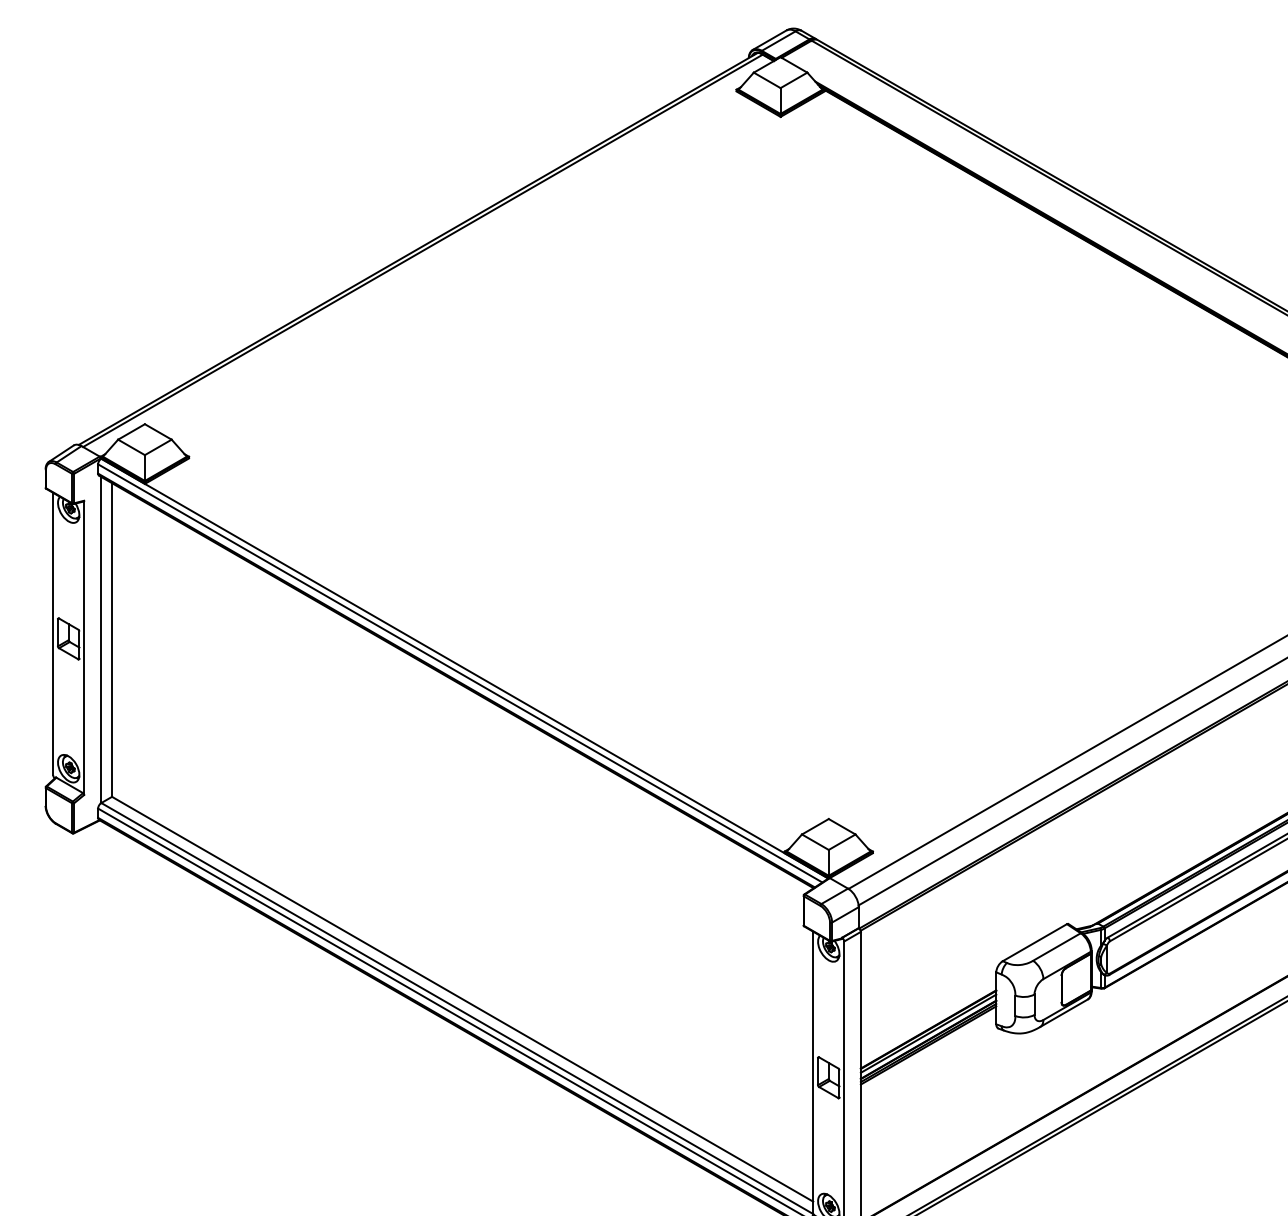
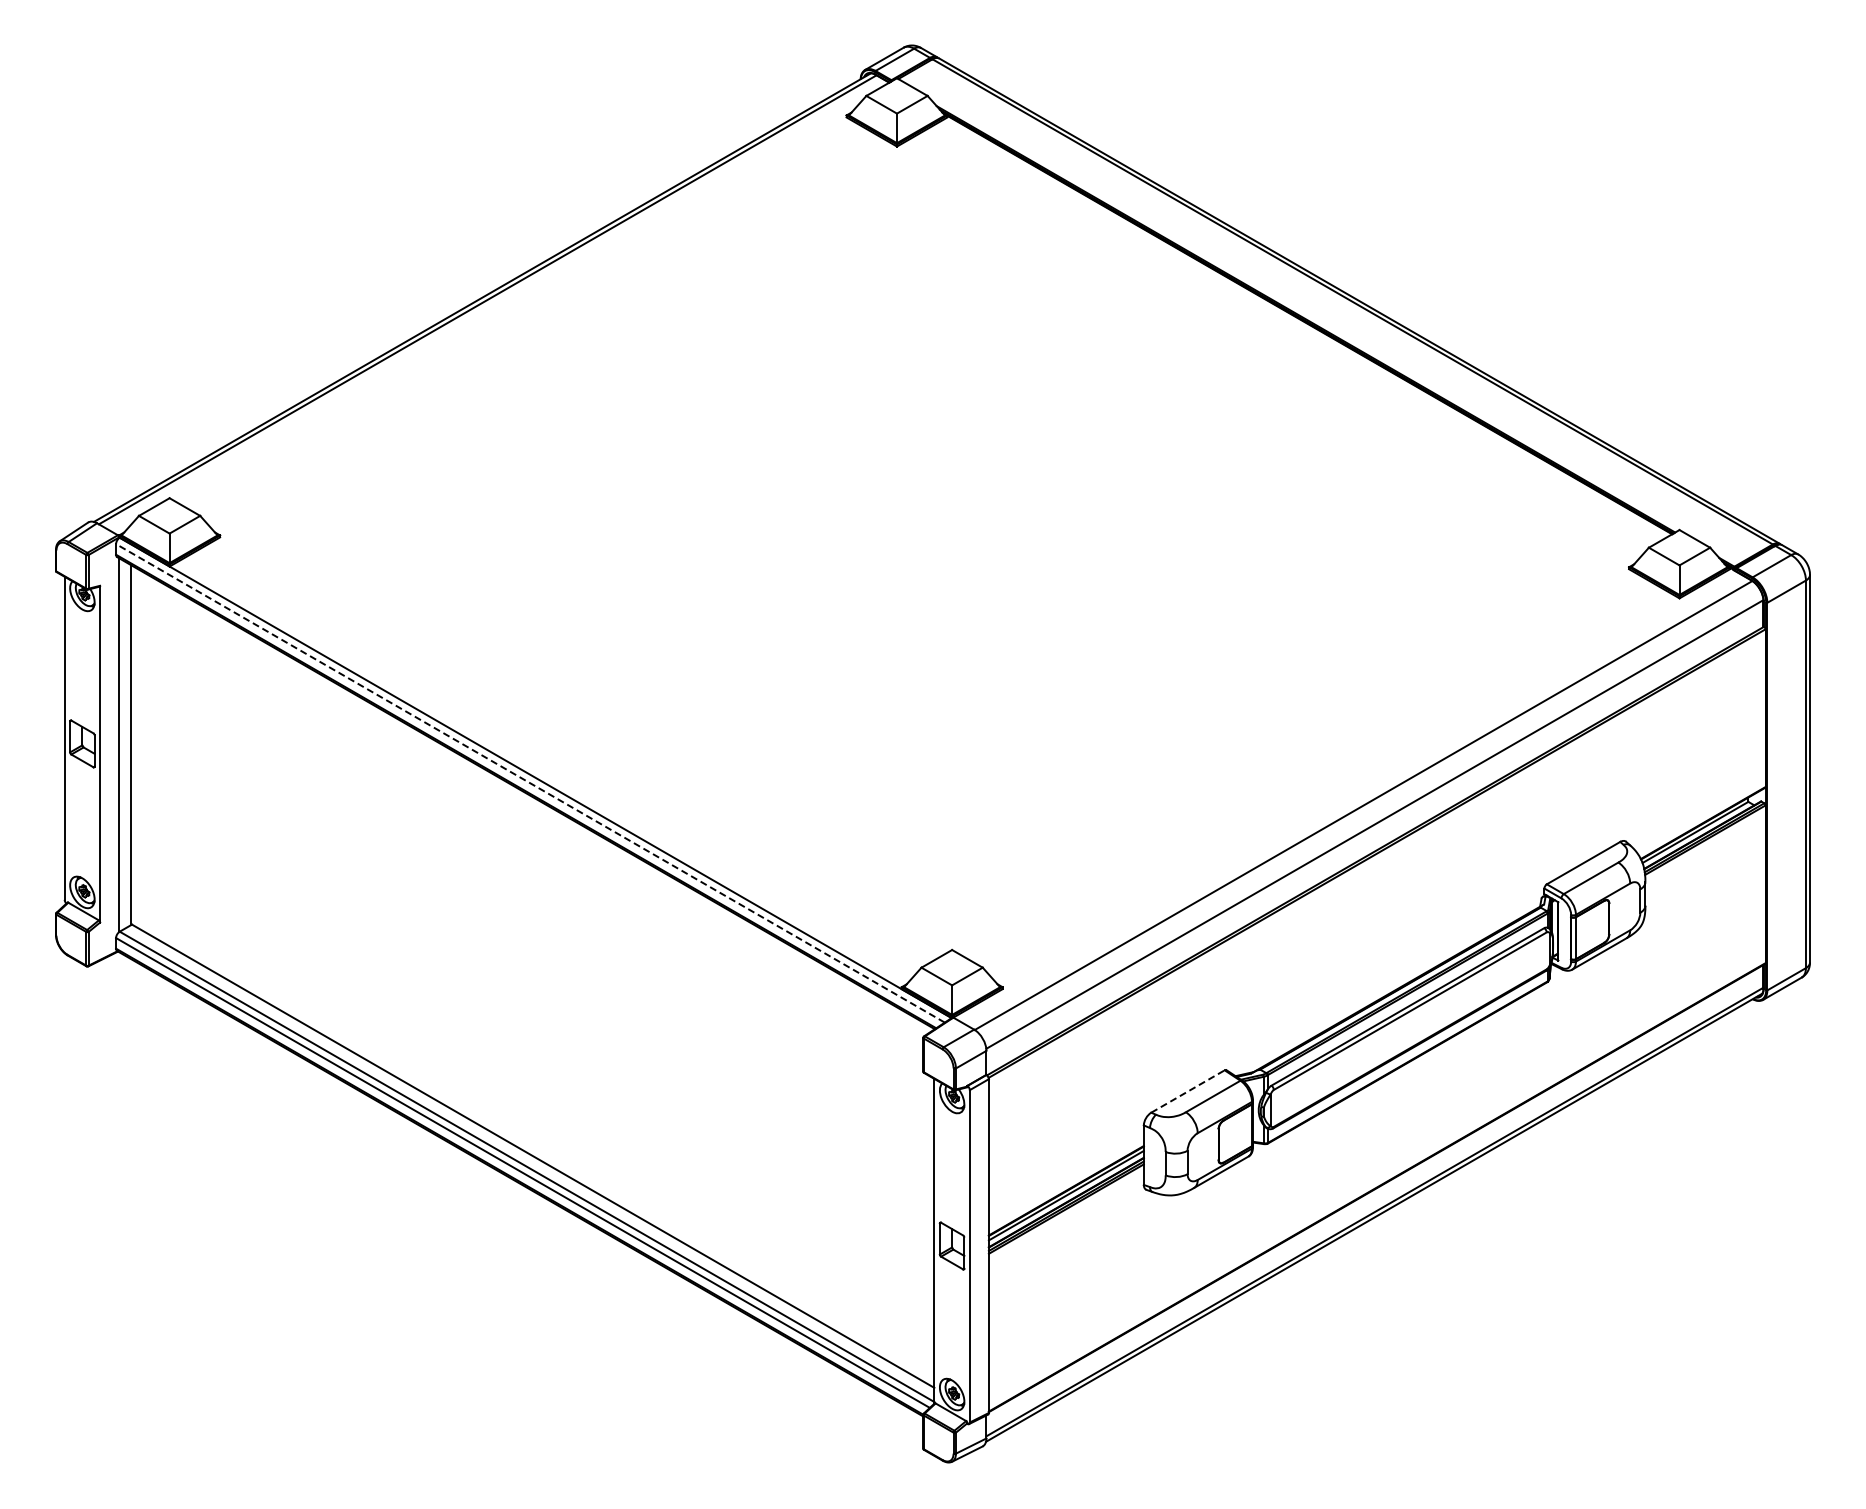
line: (460, 673) -> (530, 783), solid -> dashed
line: (1035, 942) -> (1188, 1091), solid -> dashed

